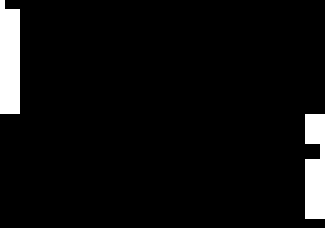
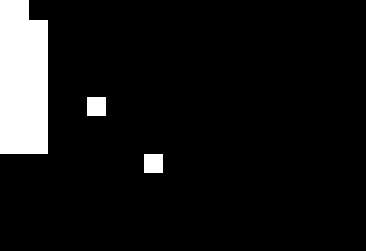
fill: (56, 75) -> (94, 105), removed
fill: (102, 121) -> (153, 163), removed

